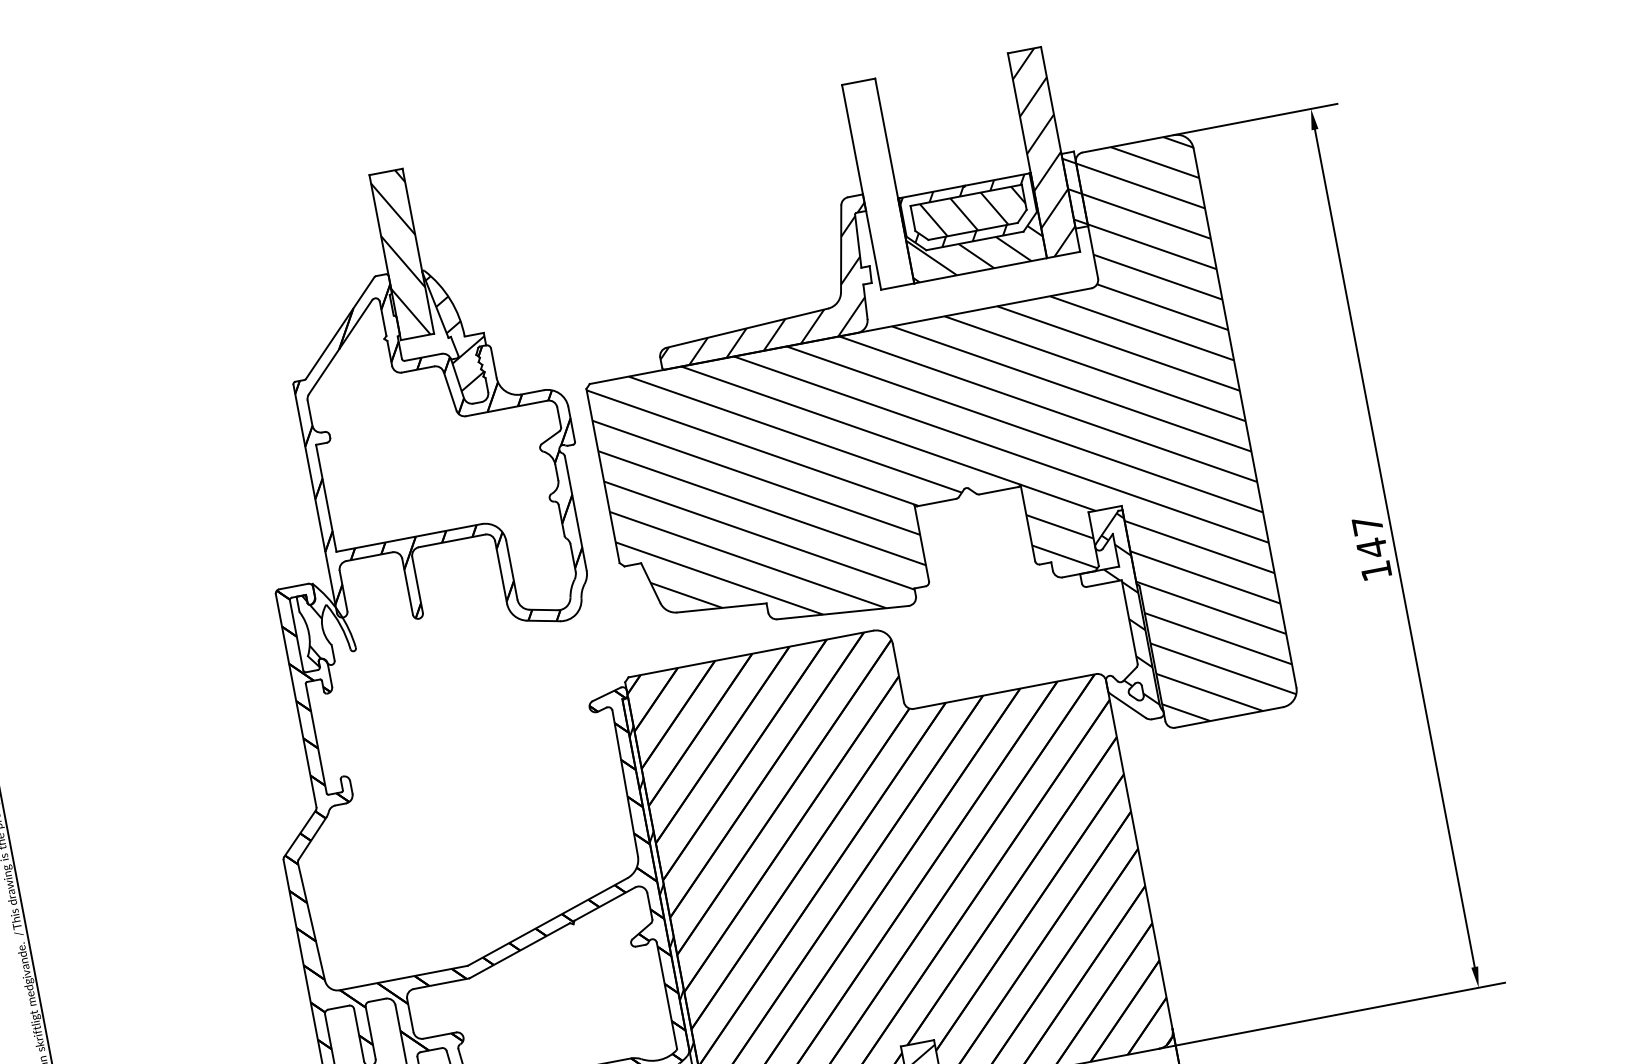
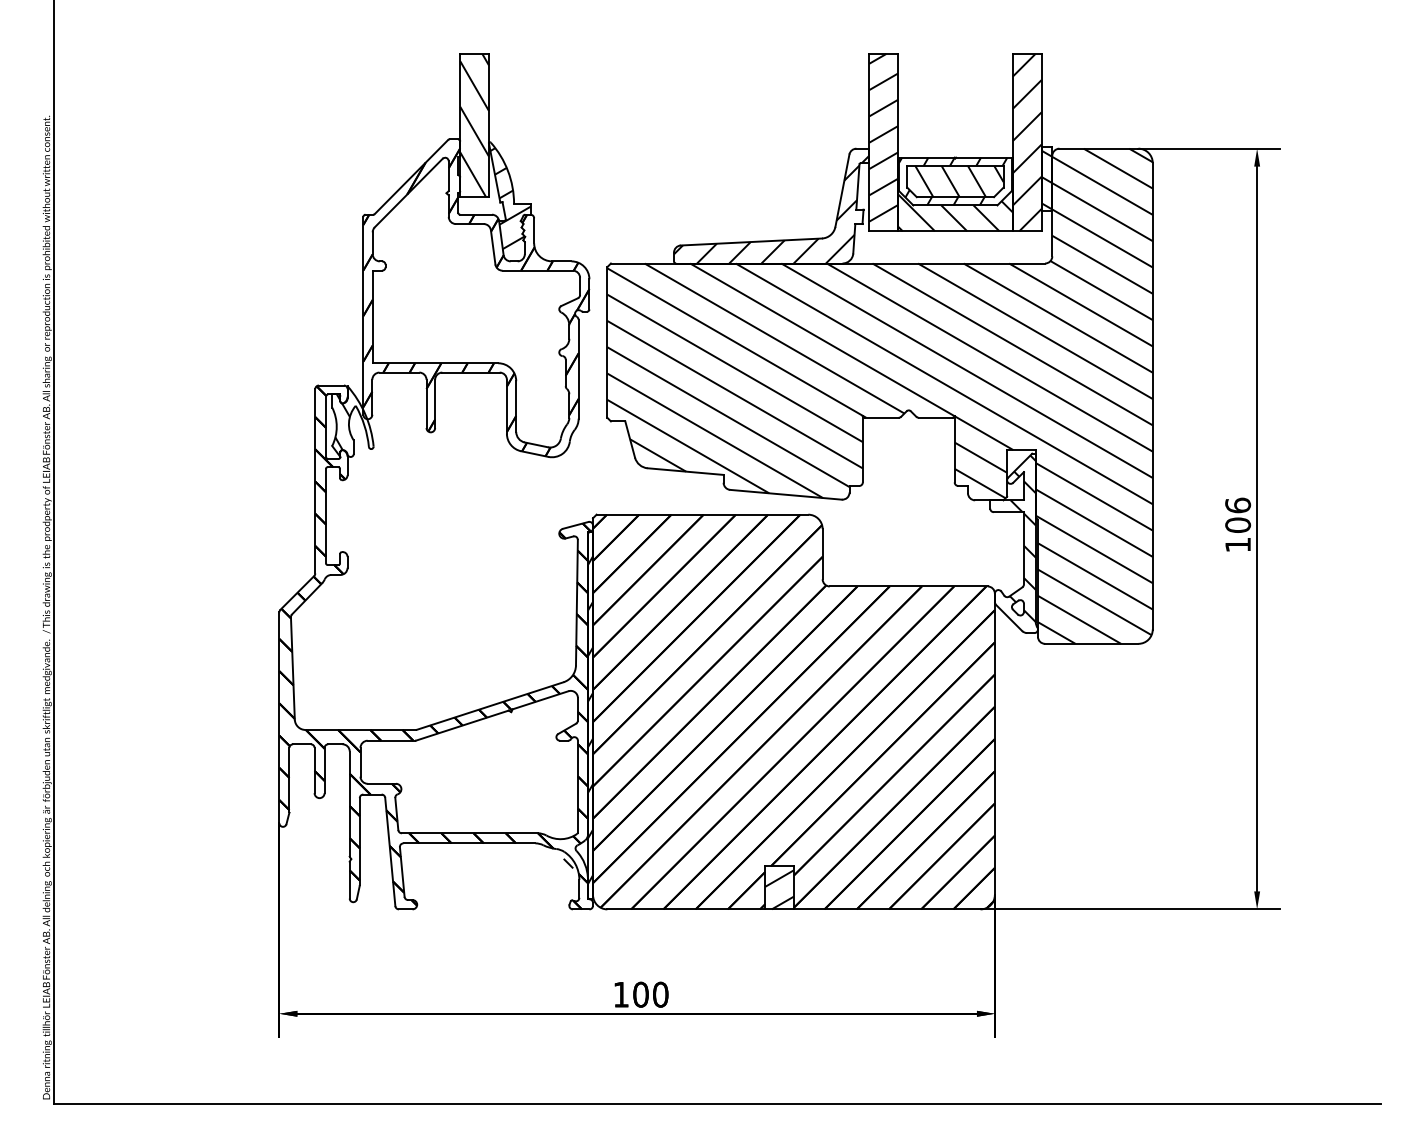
hatch: (876, 178) -> (883, 137), added
text: (1370, 536) -> (1238, 515), 147 -> 106

